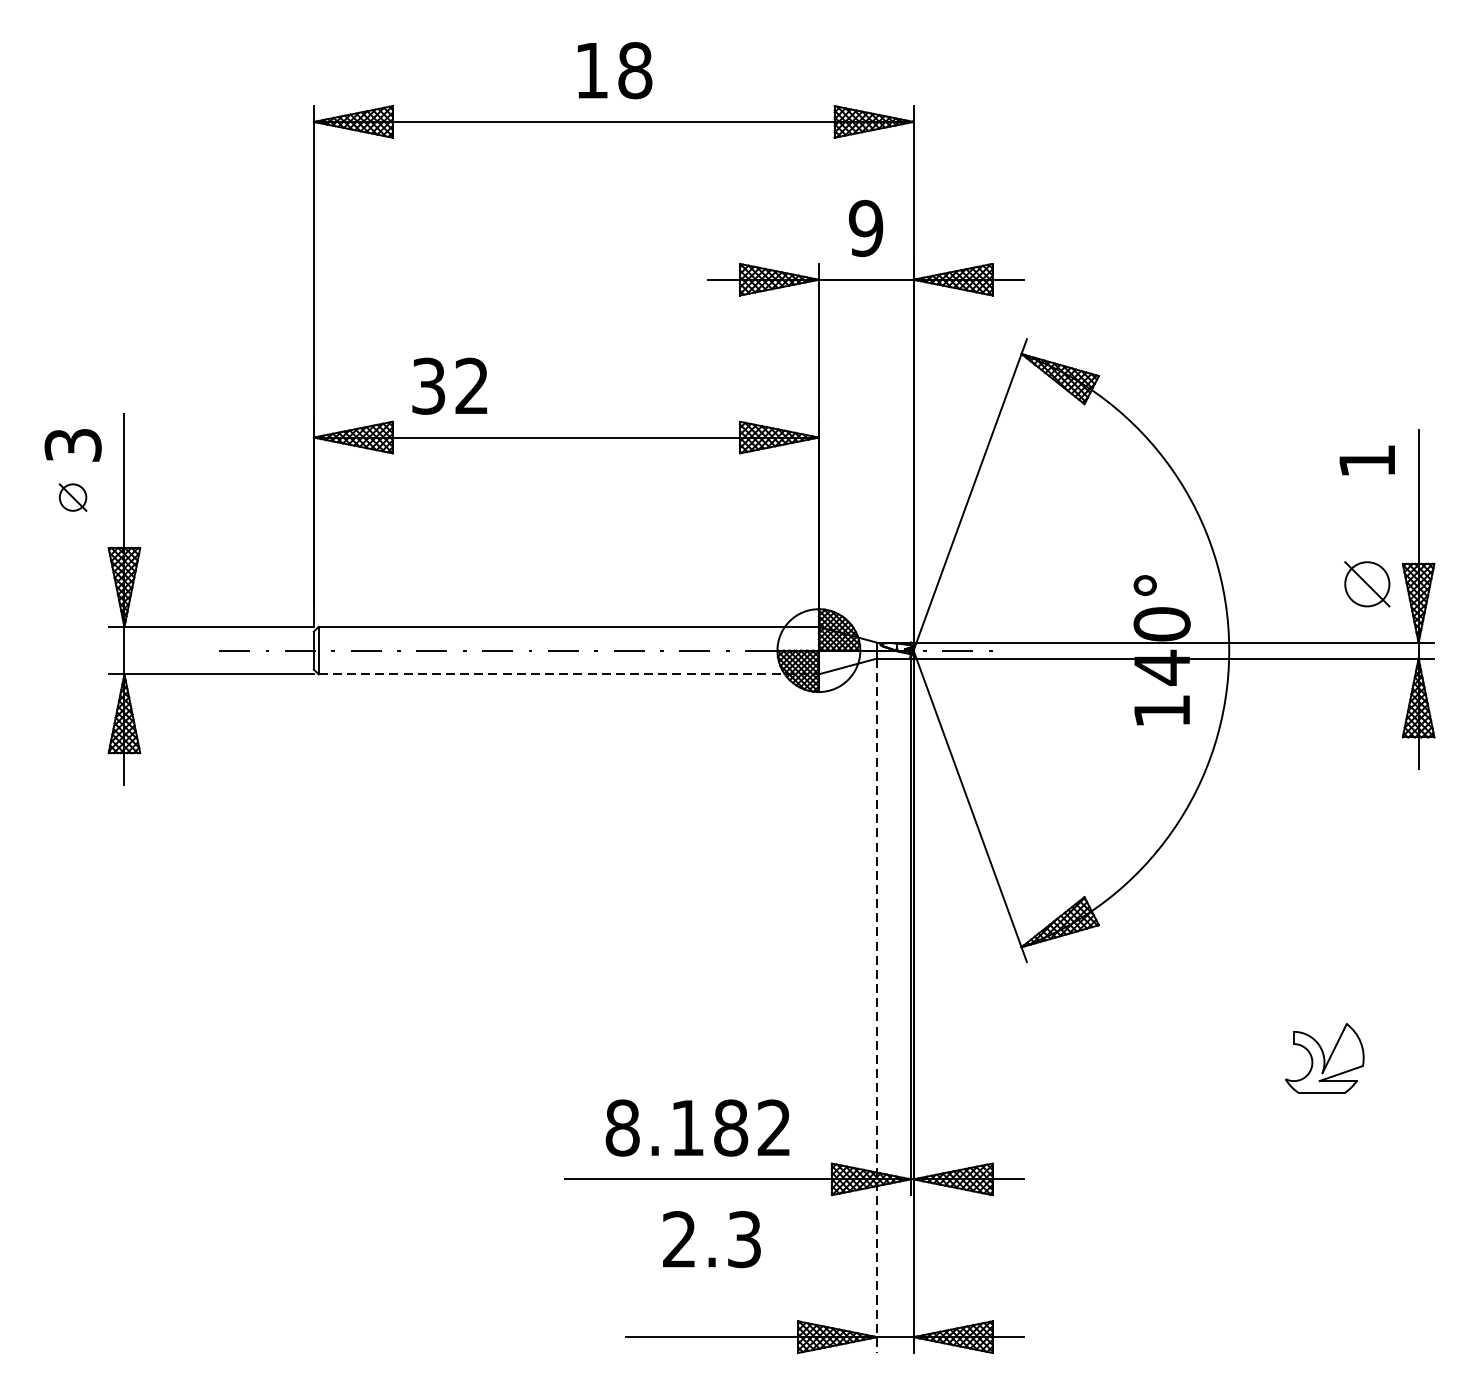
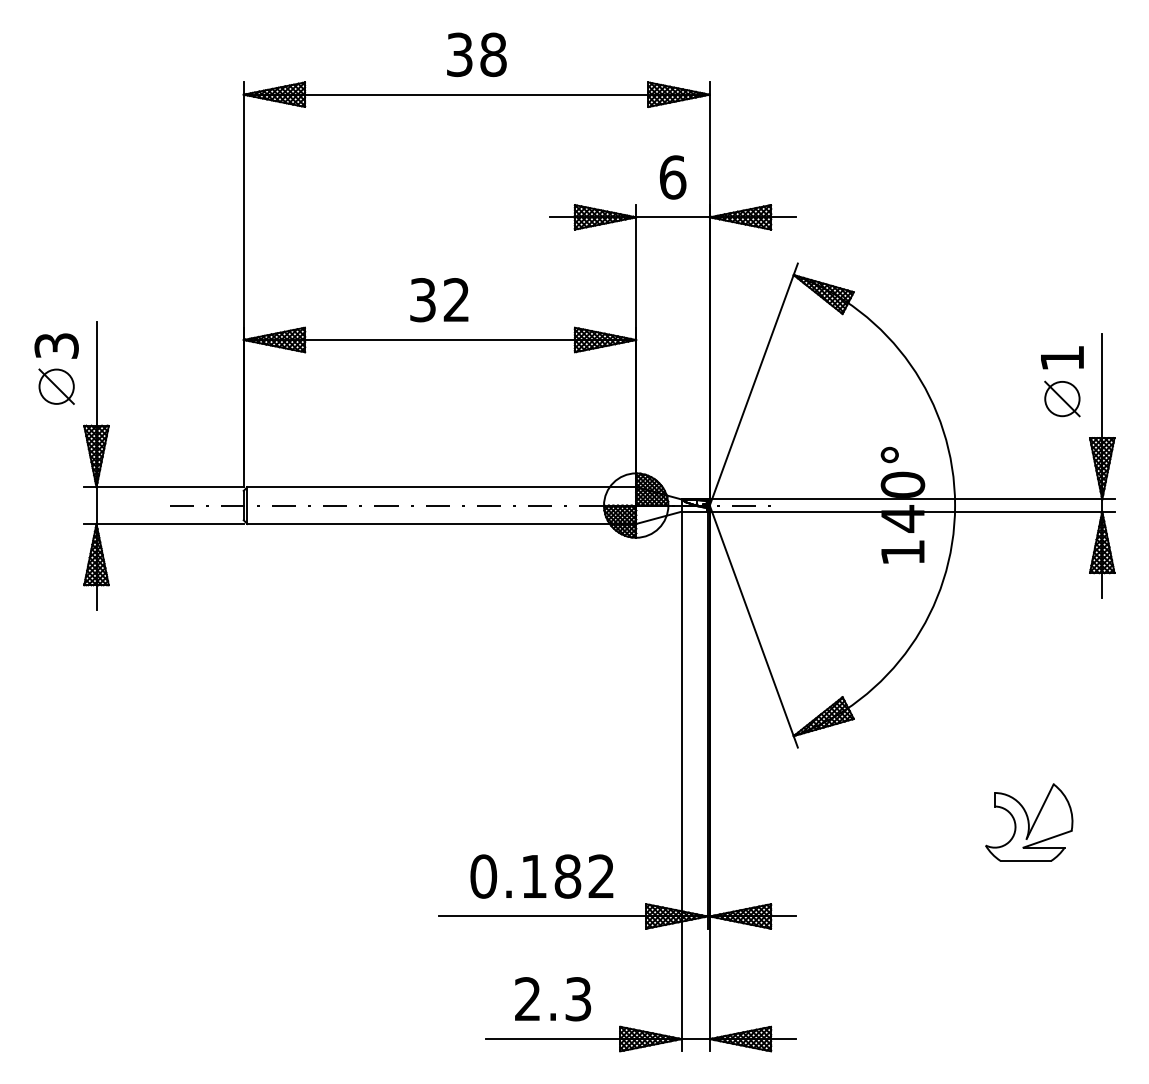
text: (591, 70) -> (459, 54), 18 -> 38
text: (865, 228) -> (672, 177), 9 -> 6
text: (449, 386) -> (439, 300), moved
part: (72, 497) -> (56, 386), size x1.67
part: (1367, 583) -> (1062, 398), moved
line: (569, 673) -> (442, 523), dashed -> solid
line: (877, 1005) -> (681, 781), dashed -> solid
part: (1324, 1058) -> (1029, 822), size x1.43
text: (622, 1127) -> (483, 876), 8.182 -> 0.182
text: (712, 1239) -> (553, 999), moved

